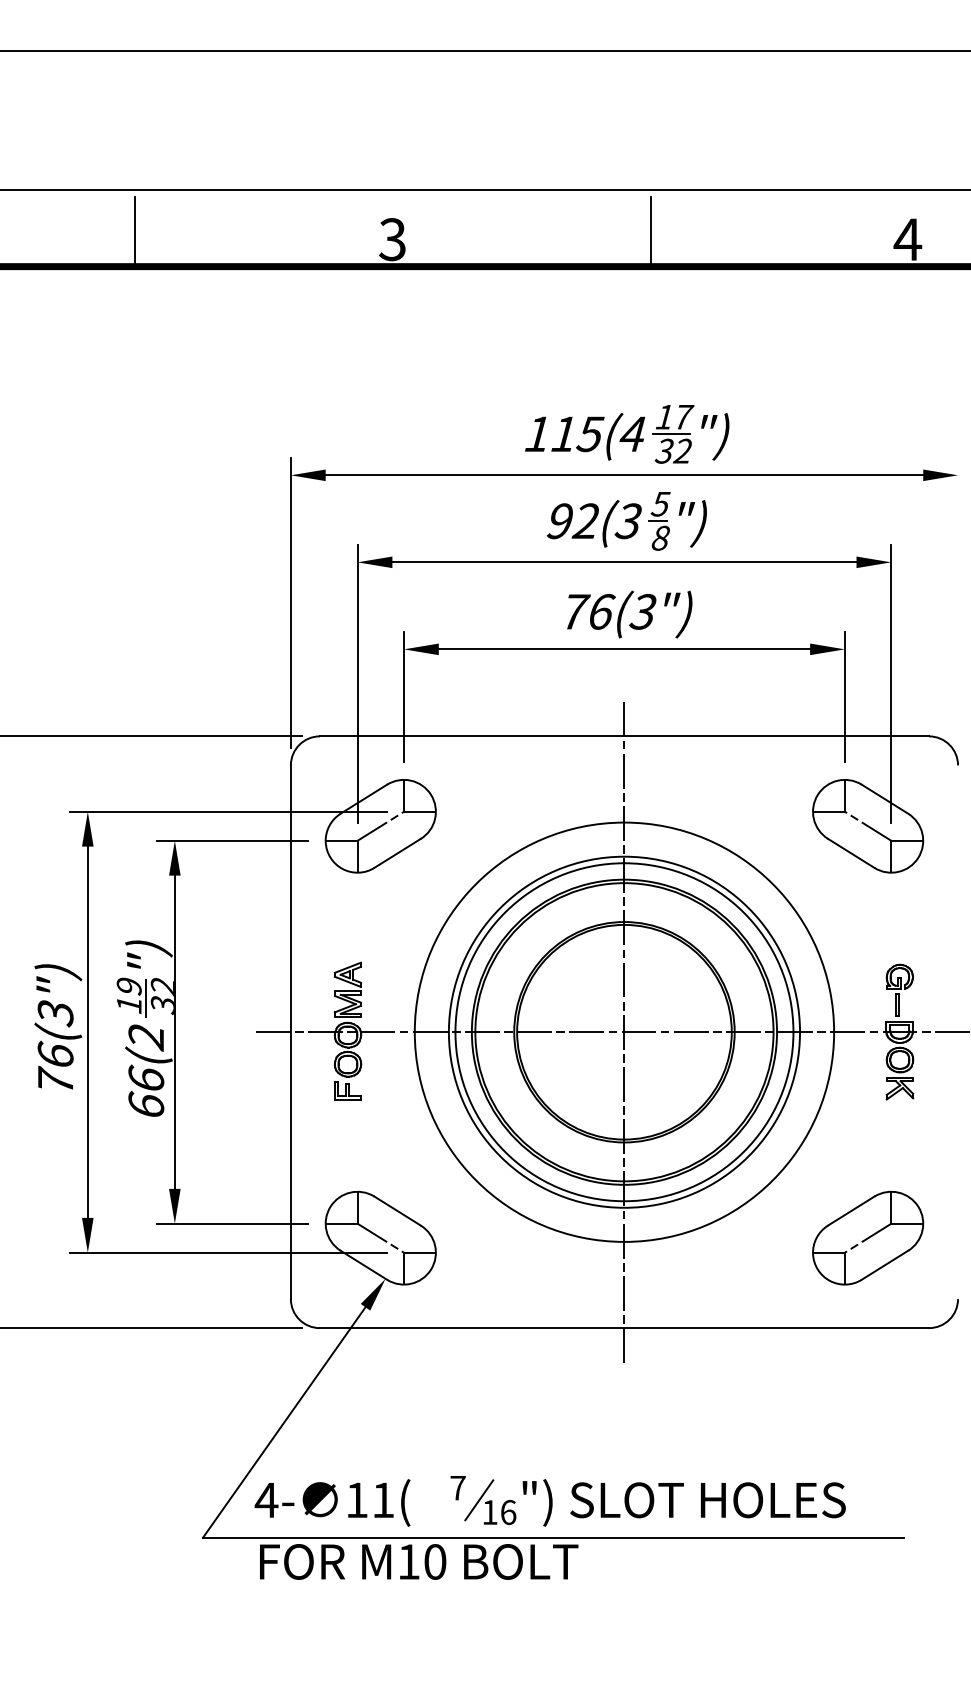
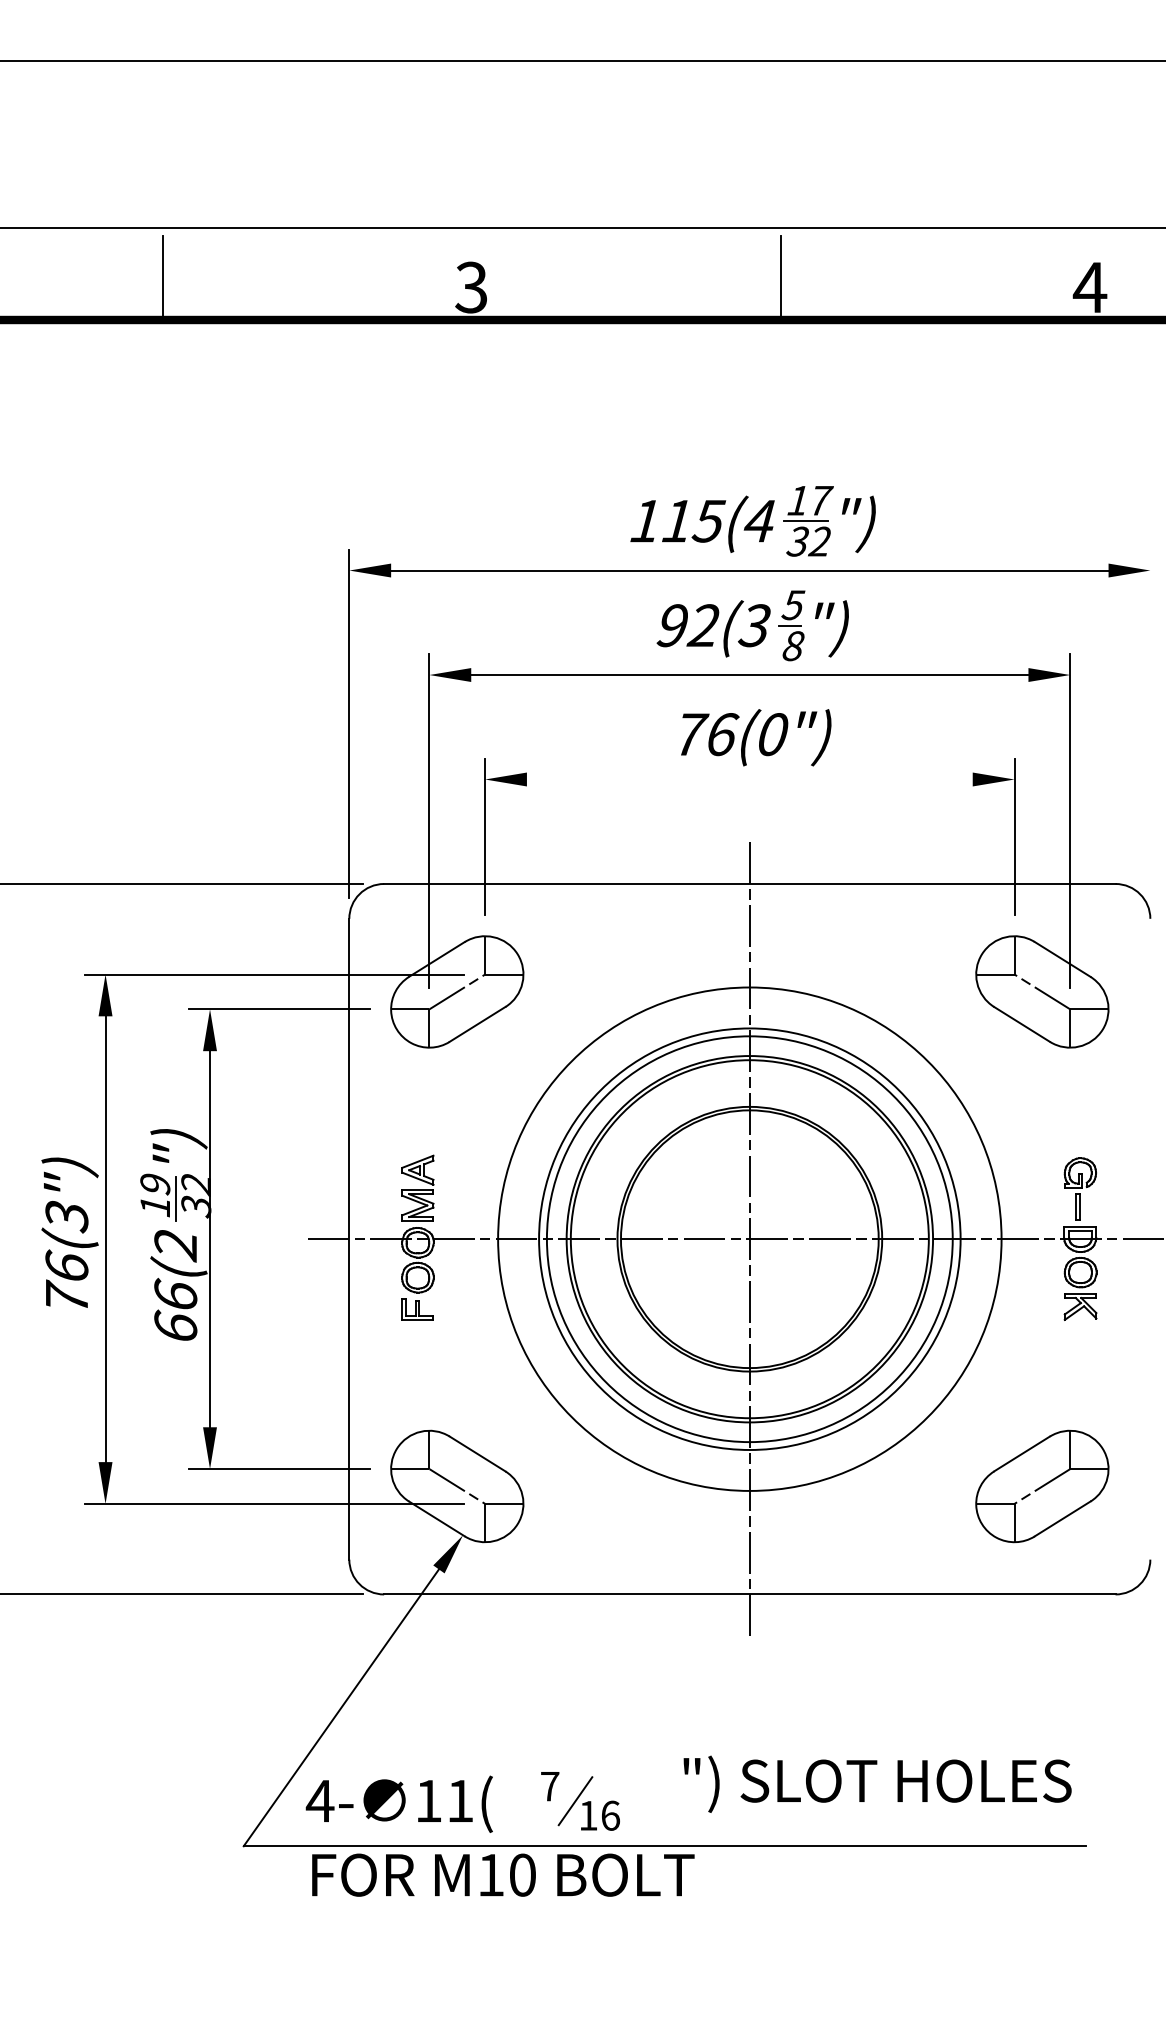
text: (642, 611) -> (771, 734), 76(3") -> 76(0")
line: (624, 649) -> (749, 779), removed
text: (684, 1502) -> (877, 1783), moved

